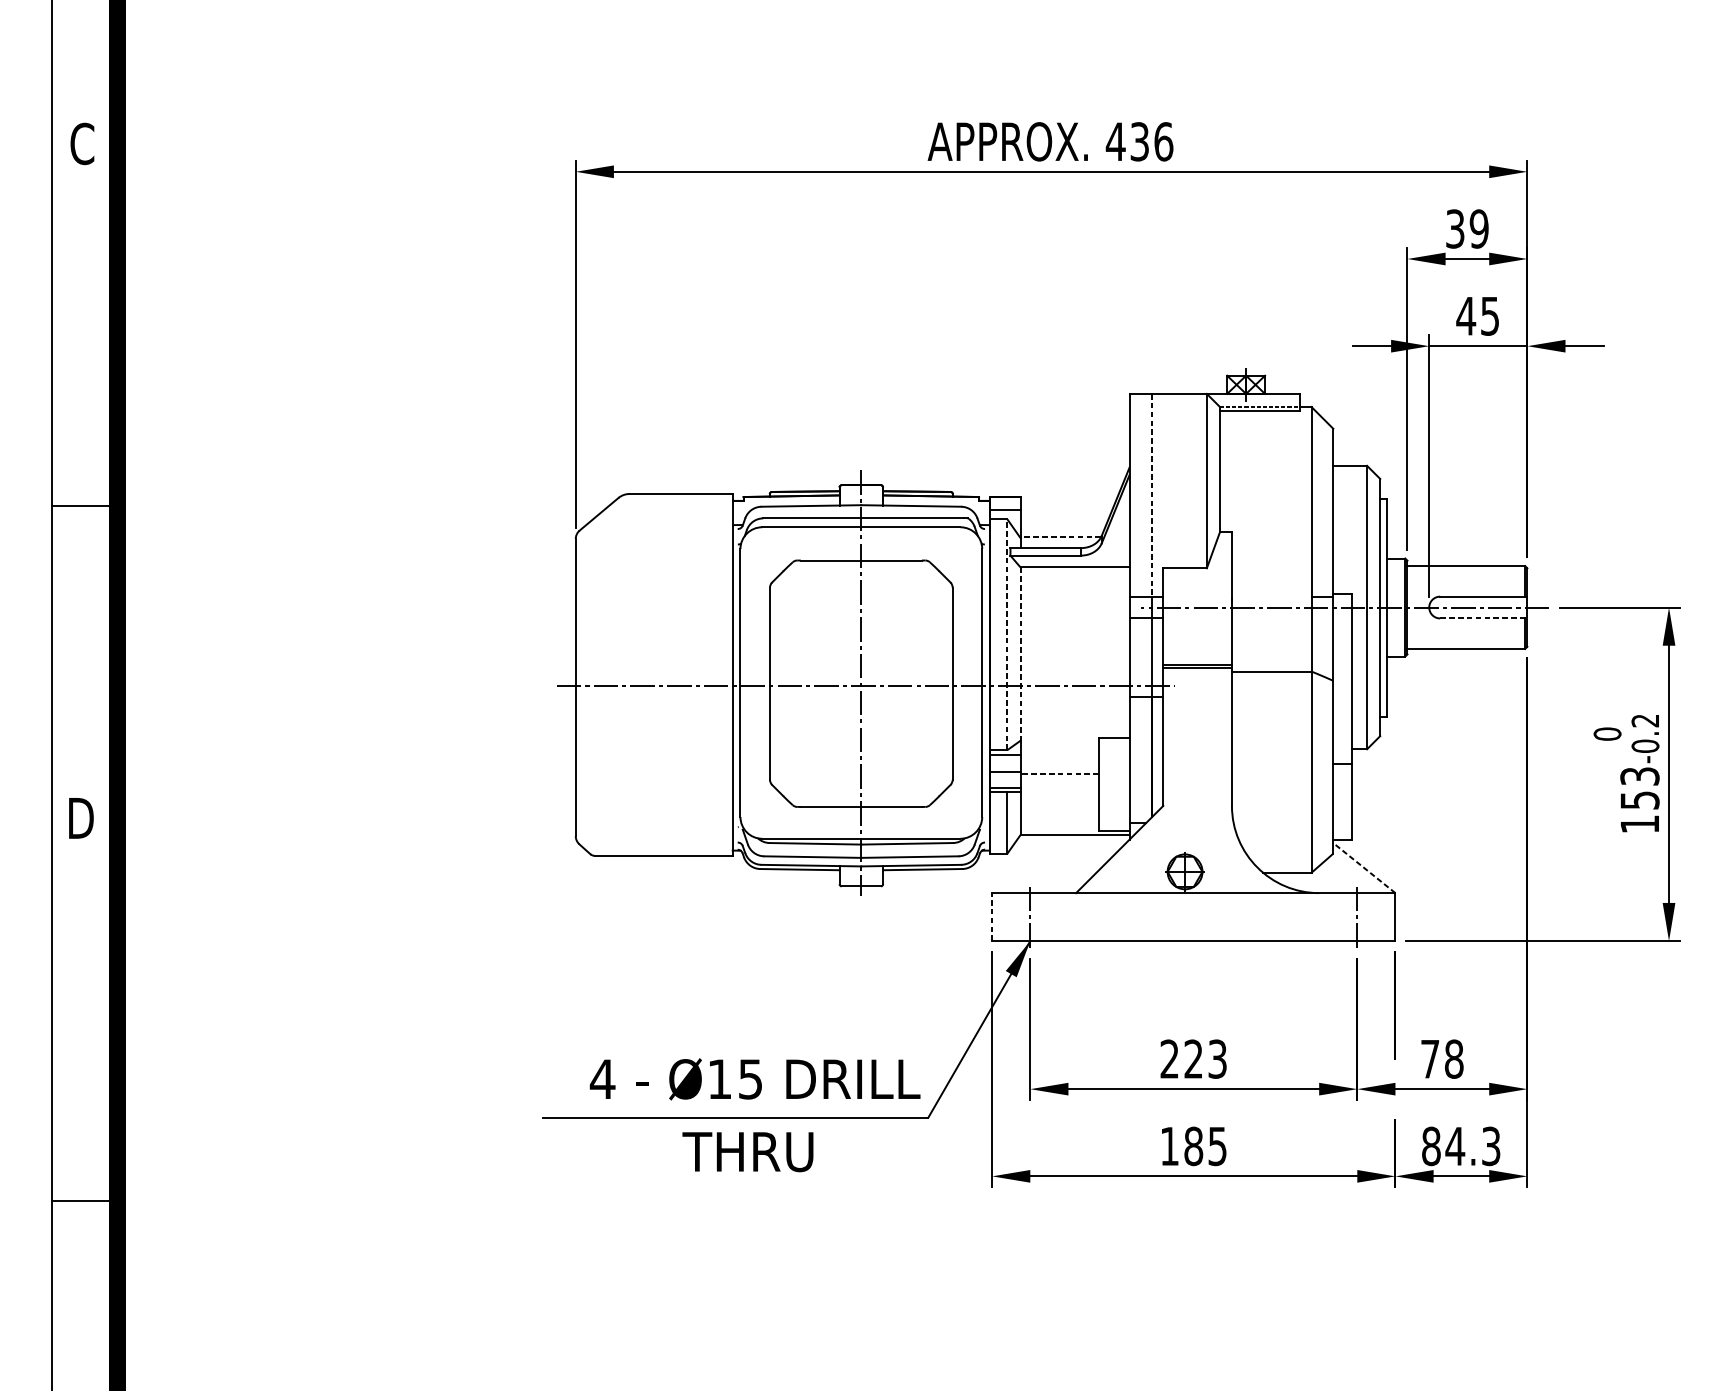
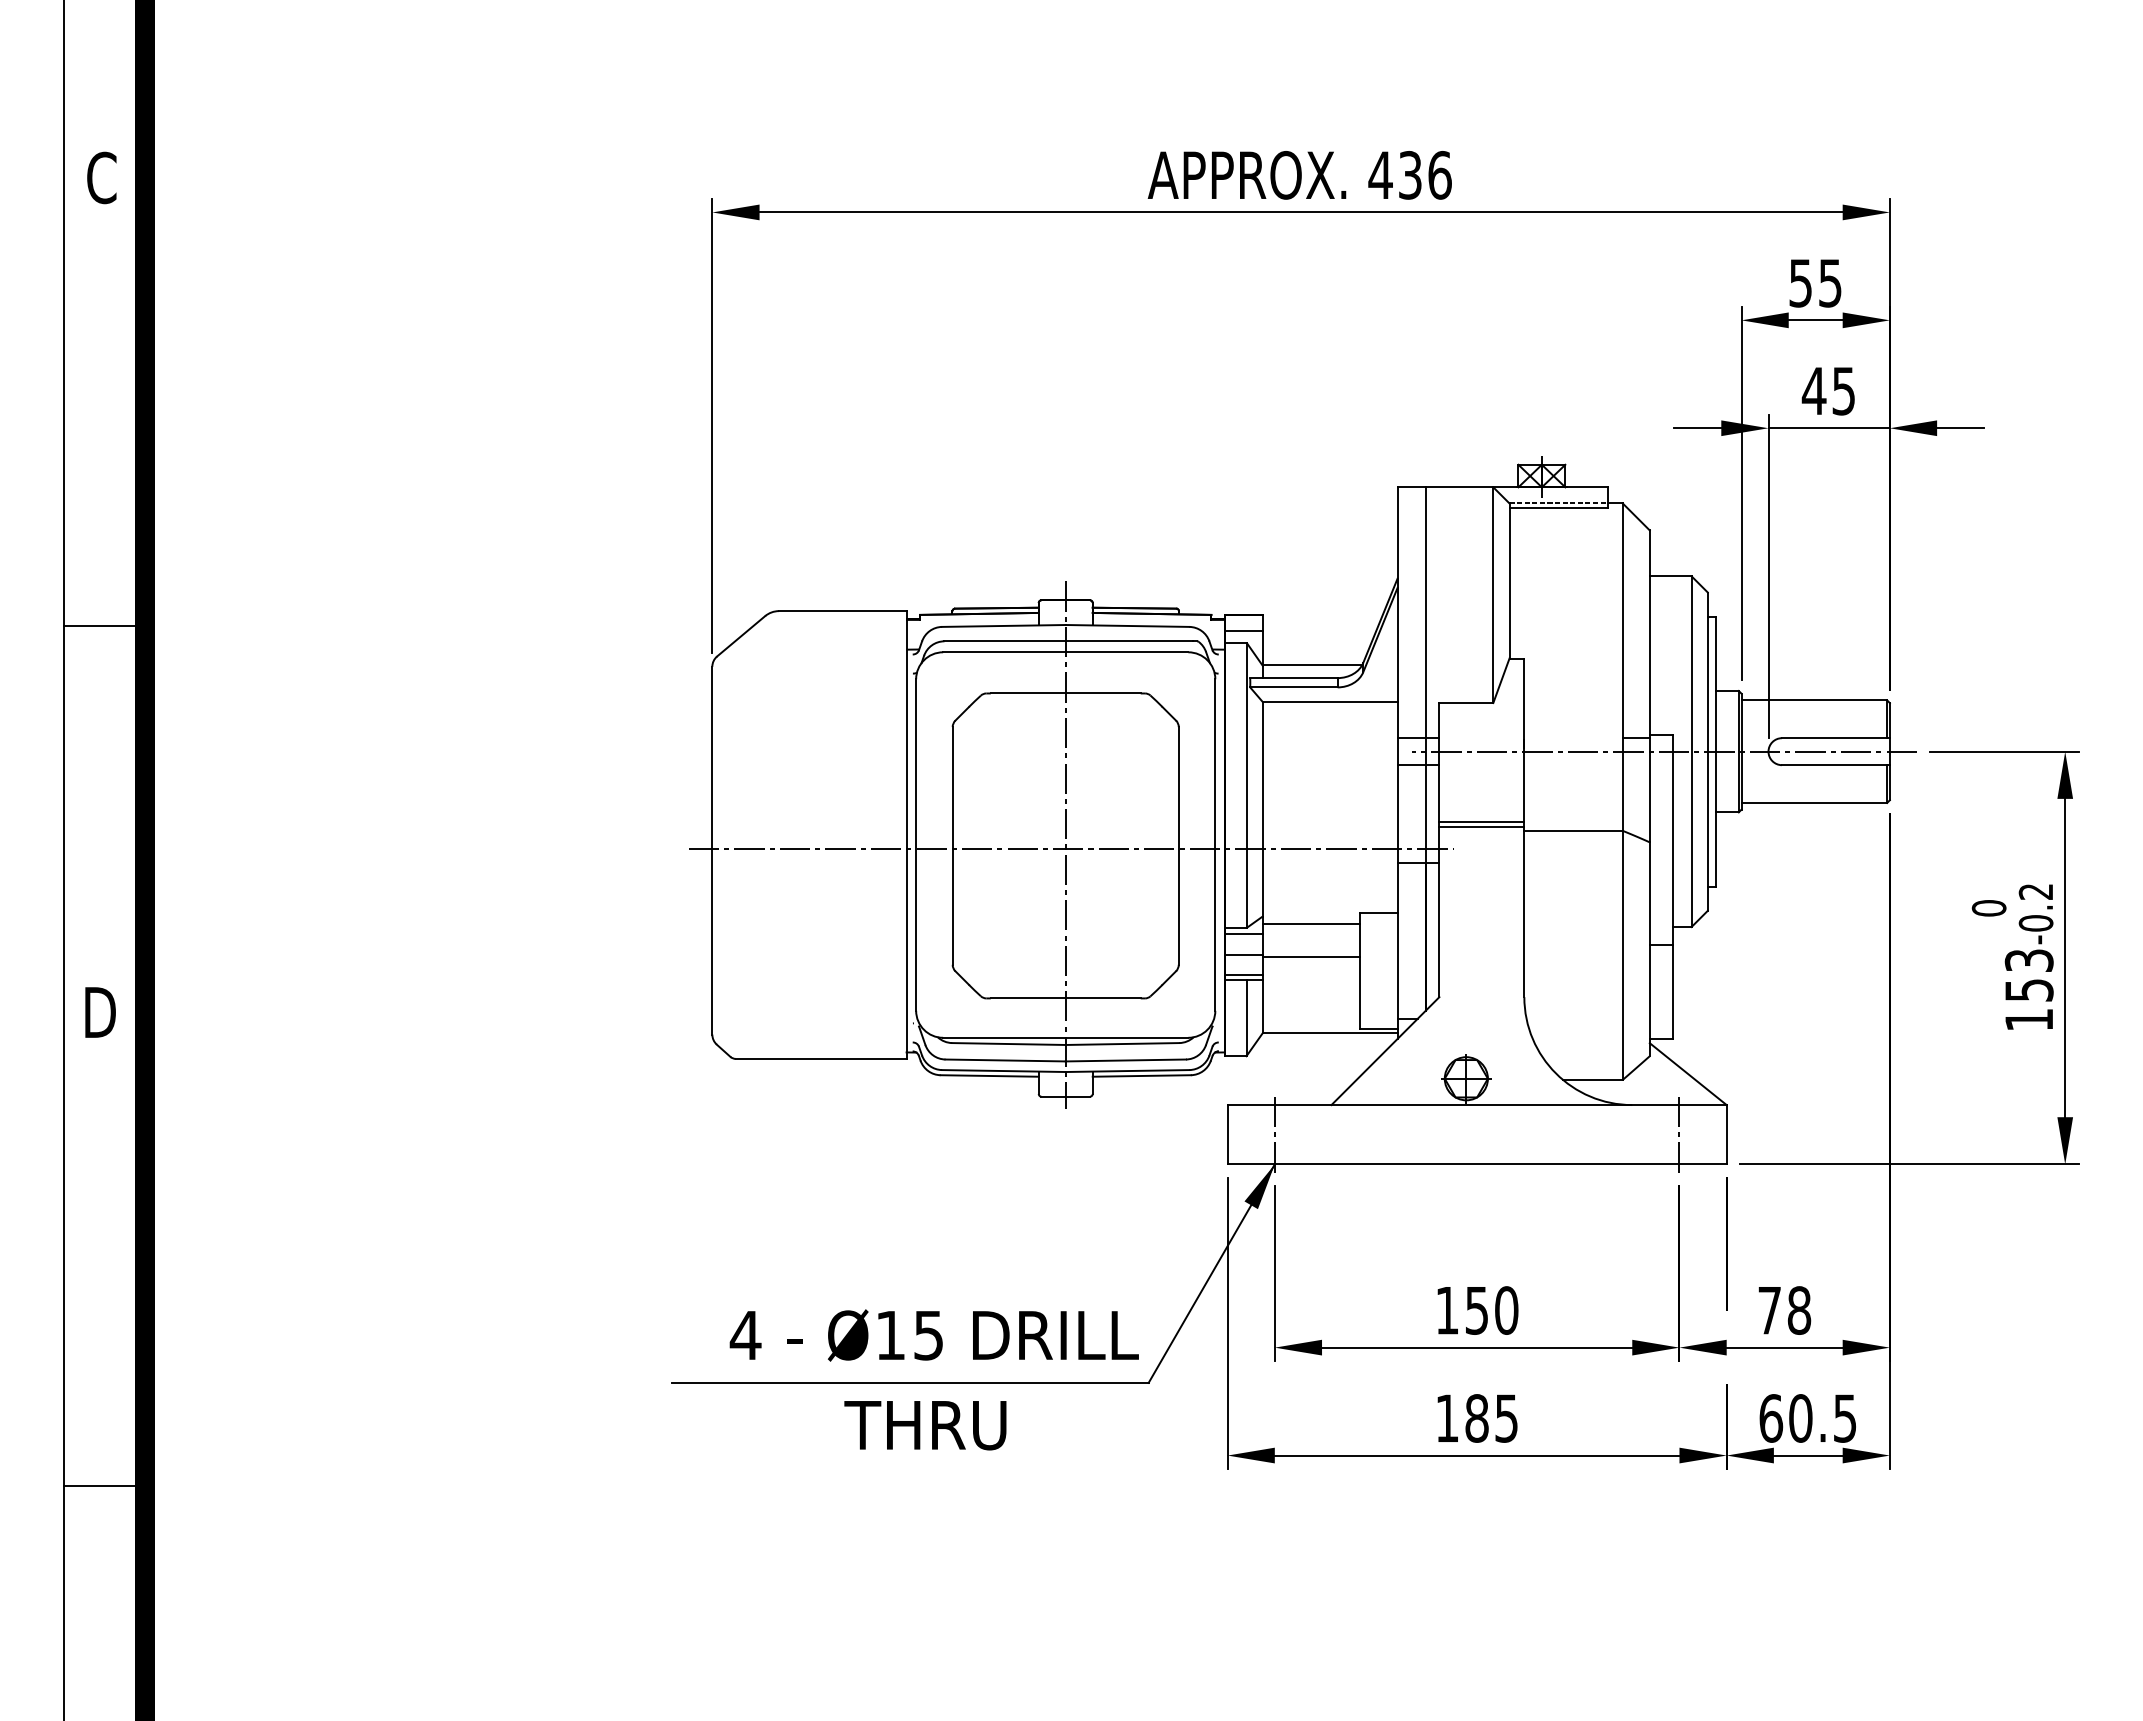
text: (1468, 228) -> (1816, 282), 39 -> 55
line: (1152, 495) -> (1425, 613), dashed -> solid
line: (1060, 537) -> (1312, 664), dashed -> solid
line: (1483, 618) -> (1835, 765), dashed -> solid
line: (1007, 634) -> (1246, 785), dashed -> solid
line: (1020, 654) -> (1262, 809), dashed -> solid
line: (1059, 746) -> (1310, 923), added
line: (1059, 773) -> (1311, 957), dashed -> solid
line: (1363, 867) -> (1687, 1073), dashed -> solid
line: (992, 916) -> (1227, 1134), dashed -> solid
text: (1194, 1059) -> (1477, 1310), 223 -> 150
text: (1460, 1146) -> (1807, 1418), 84.3 -> 60.5

